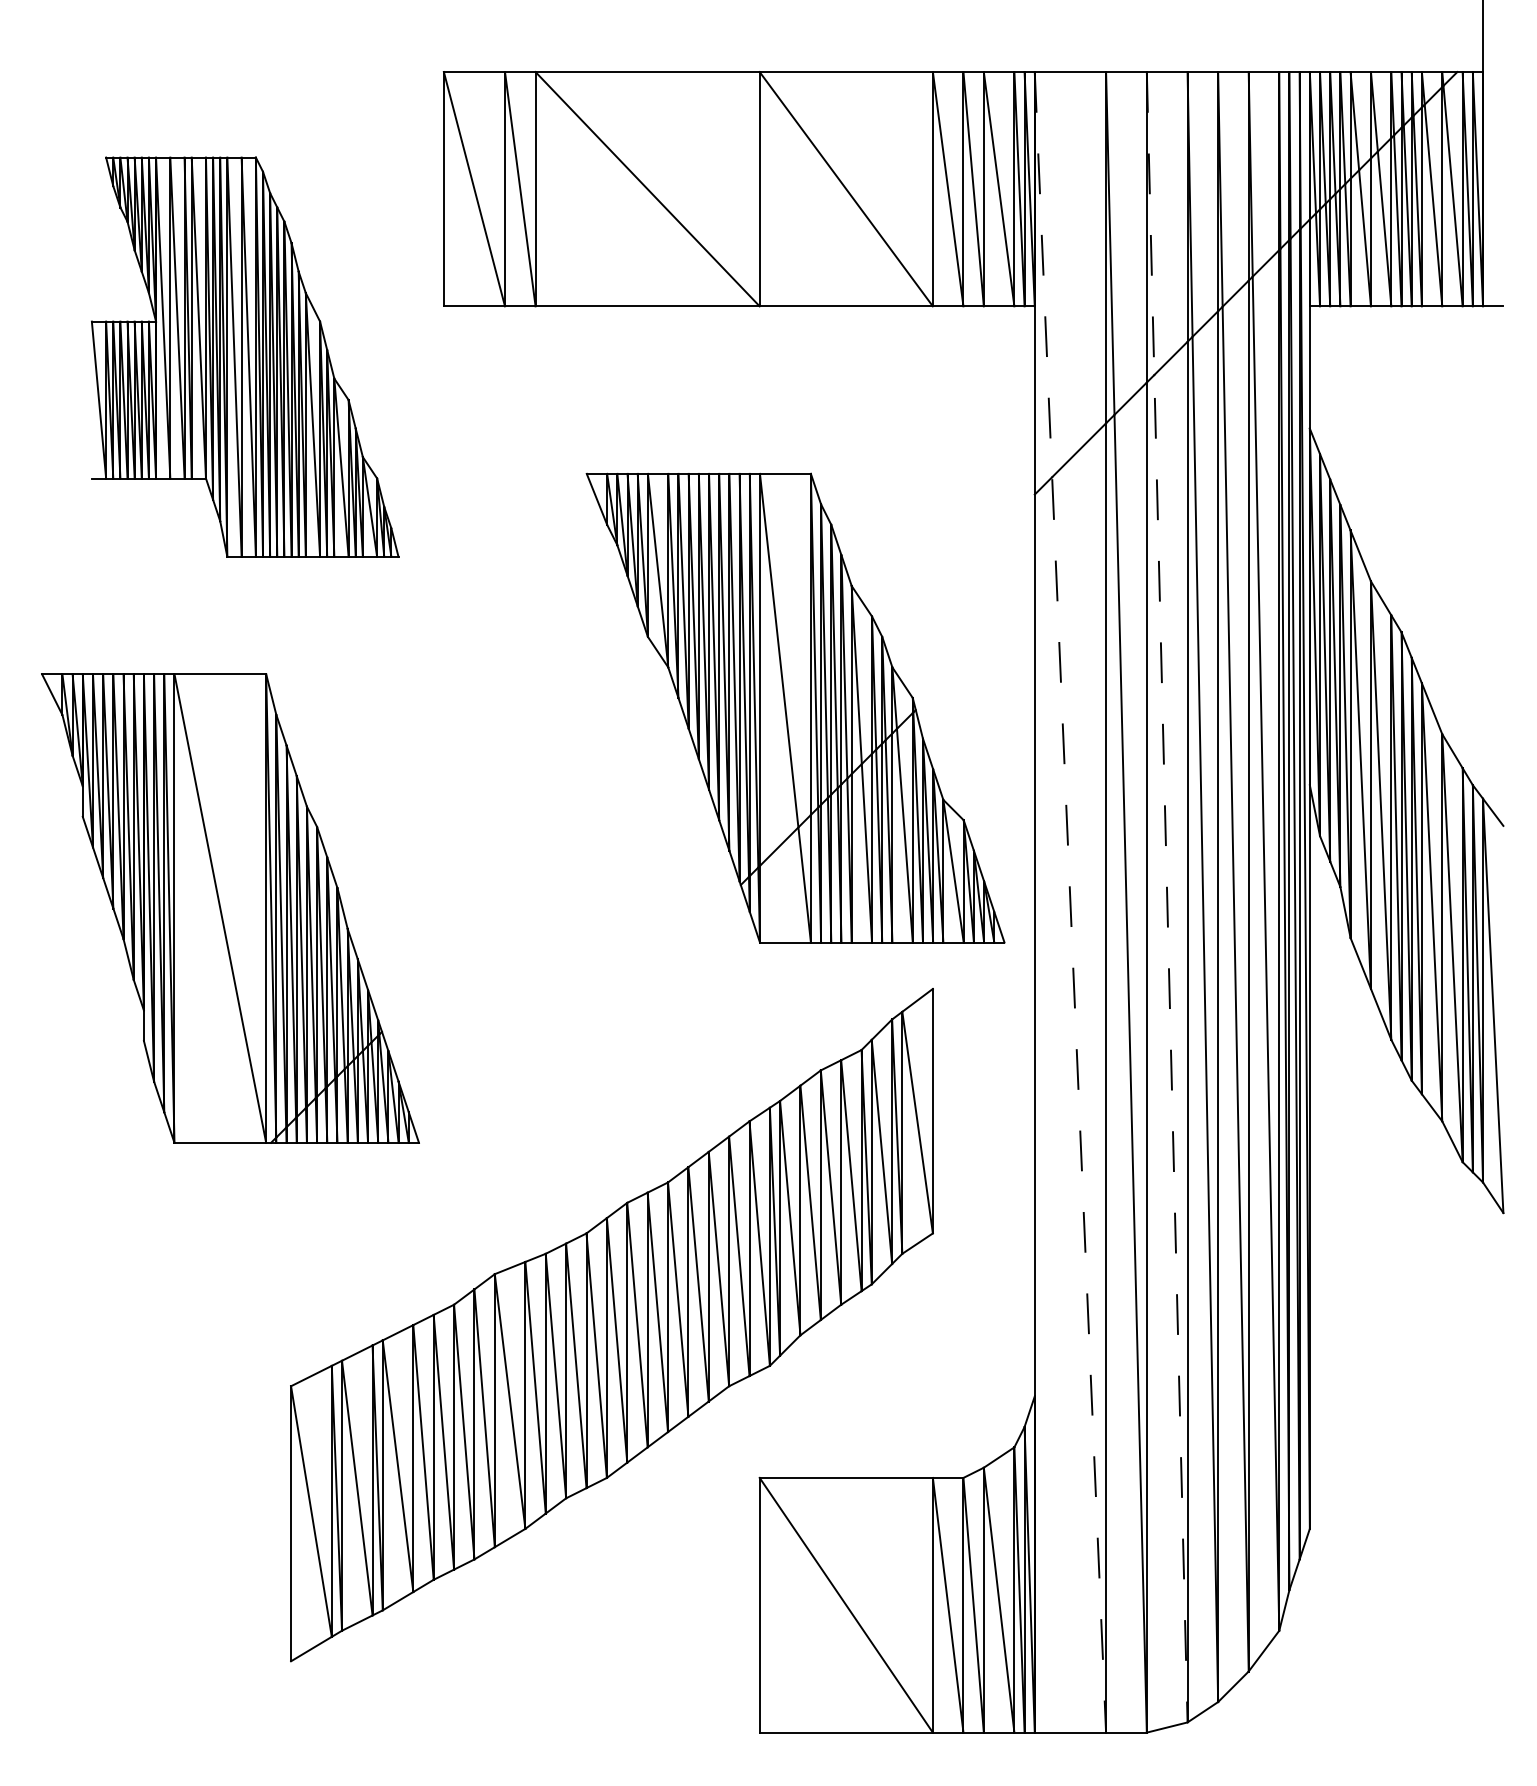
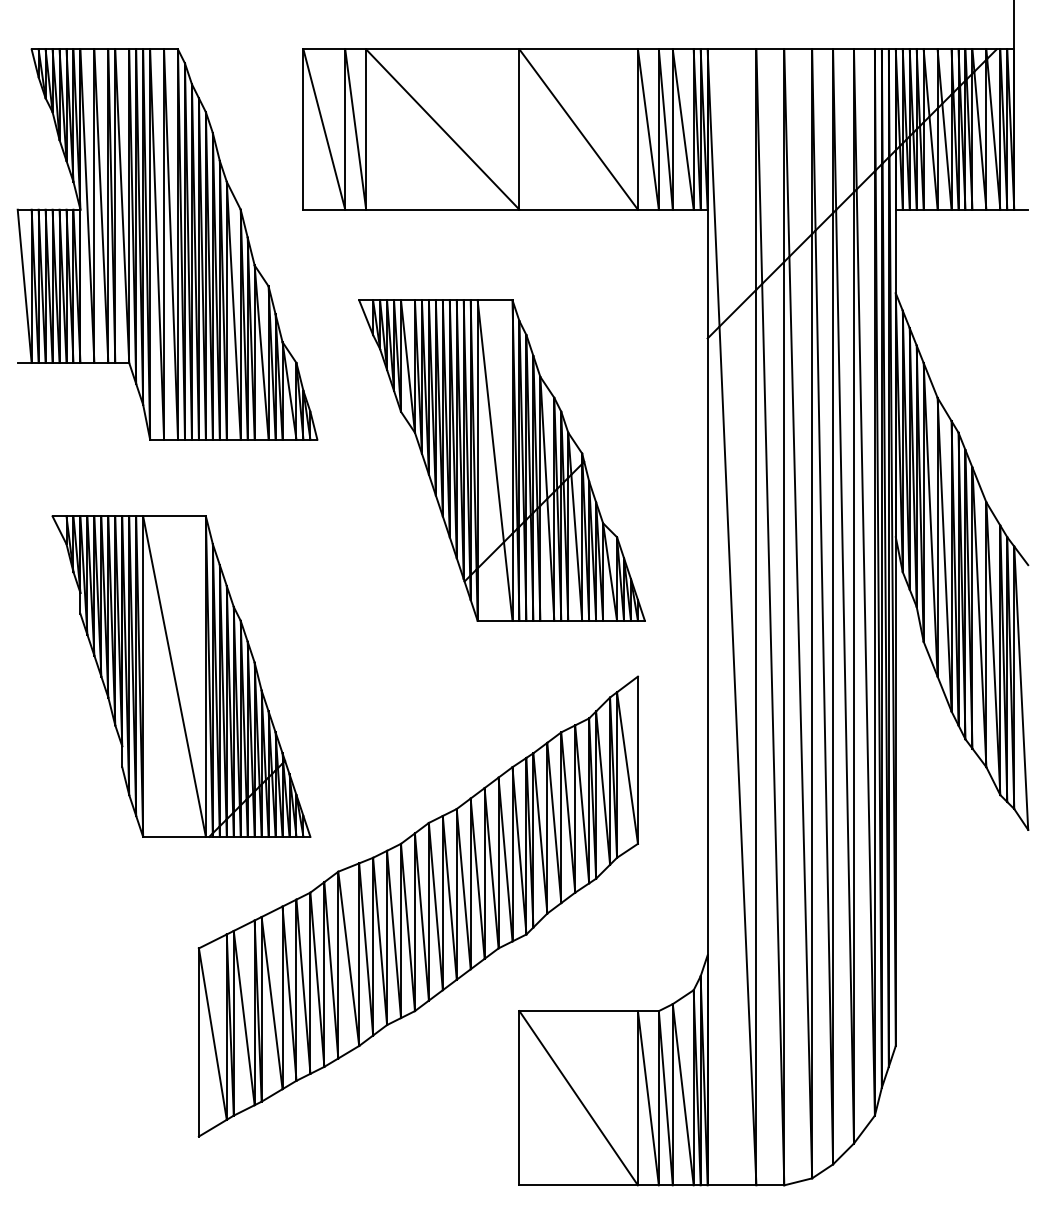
part: (245, 357) -> (167, 244), size x1.43
part: (794, 708) -> (501, 460), moved
line: (1167, 896) -> (798, 613), dashed -> solid
line: (1071, 902) -> (732, 617), dashed -> solid
part: (230, 908) -> (181, 676), moved

